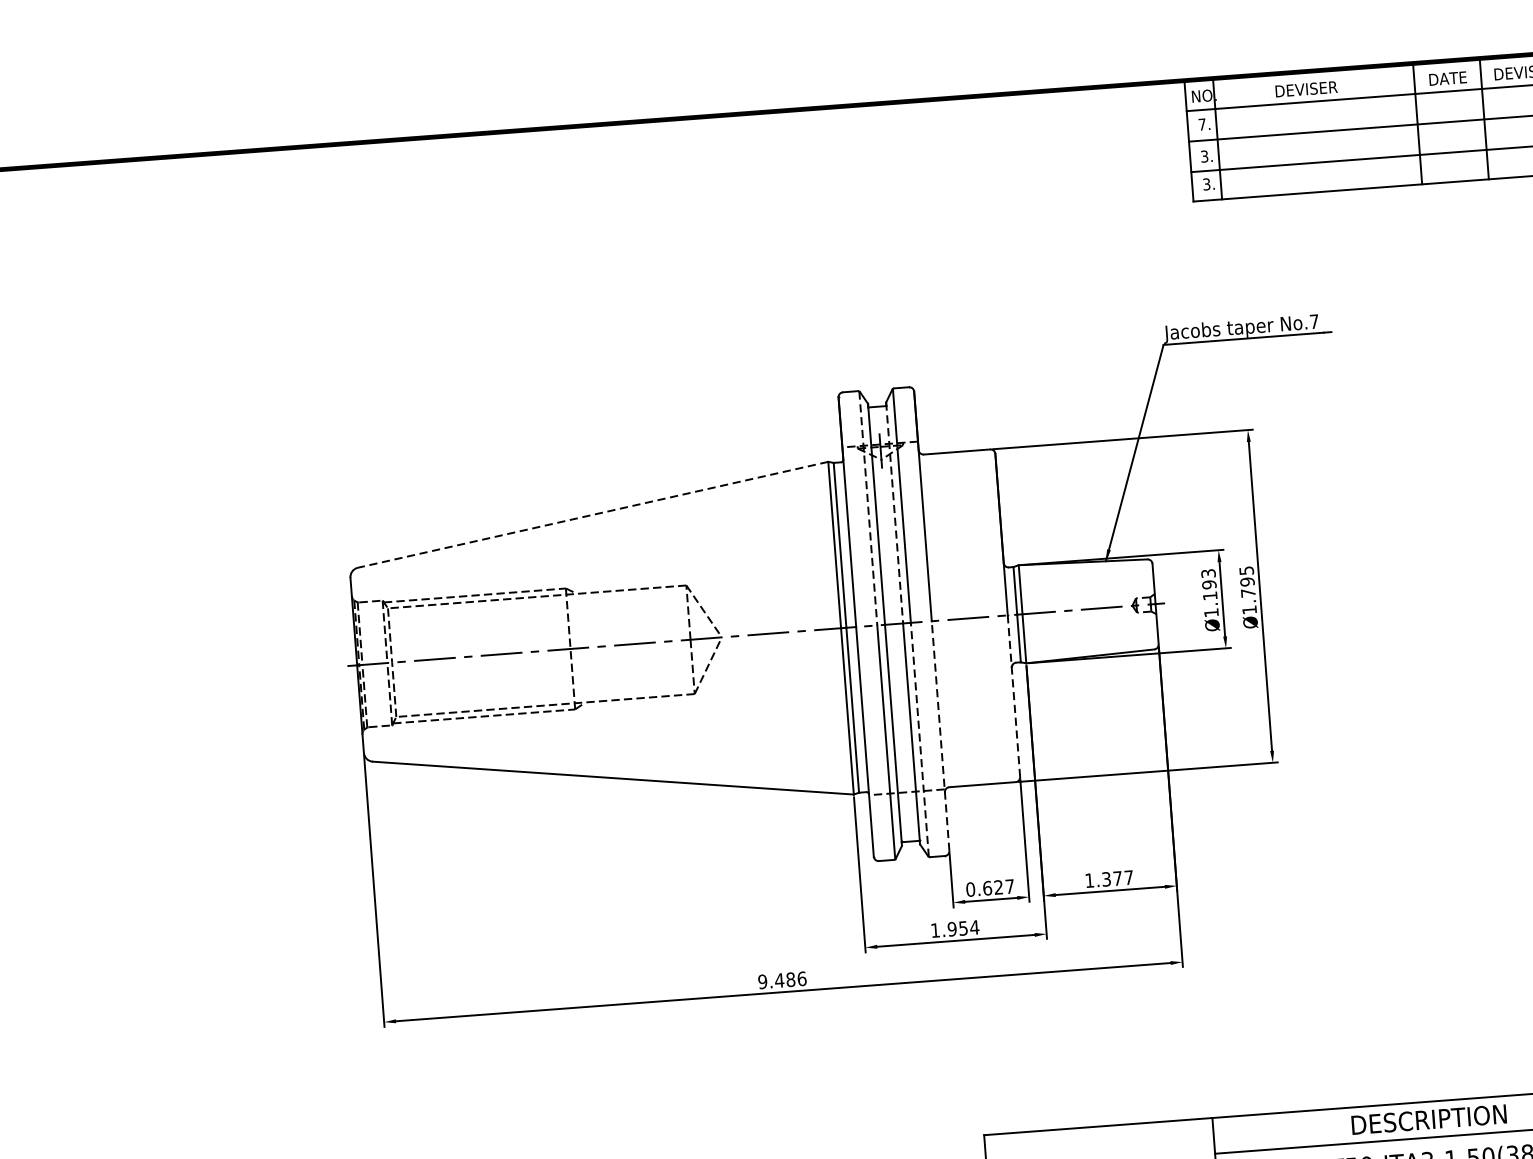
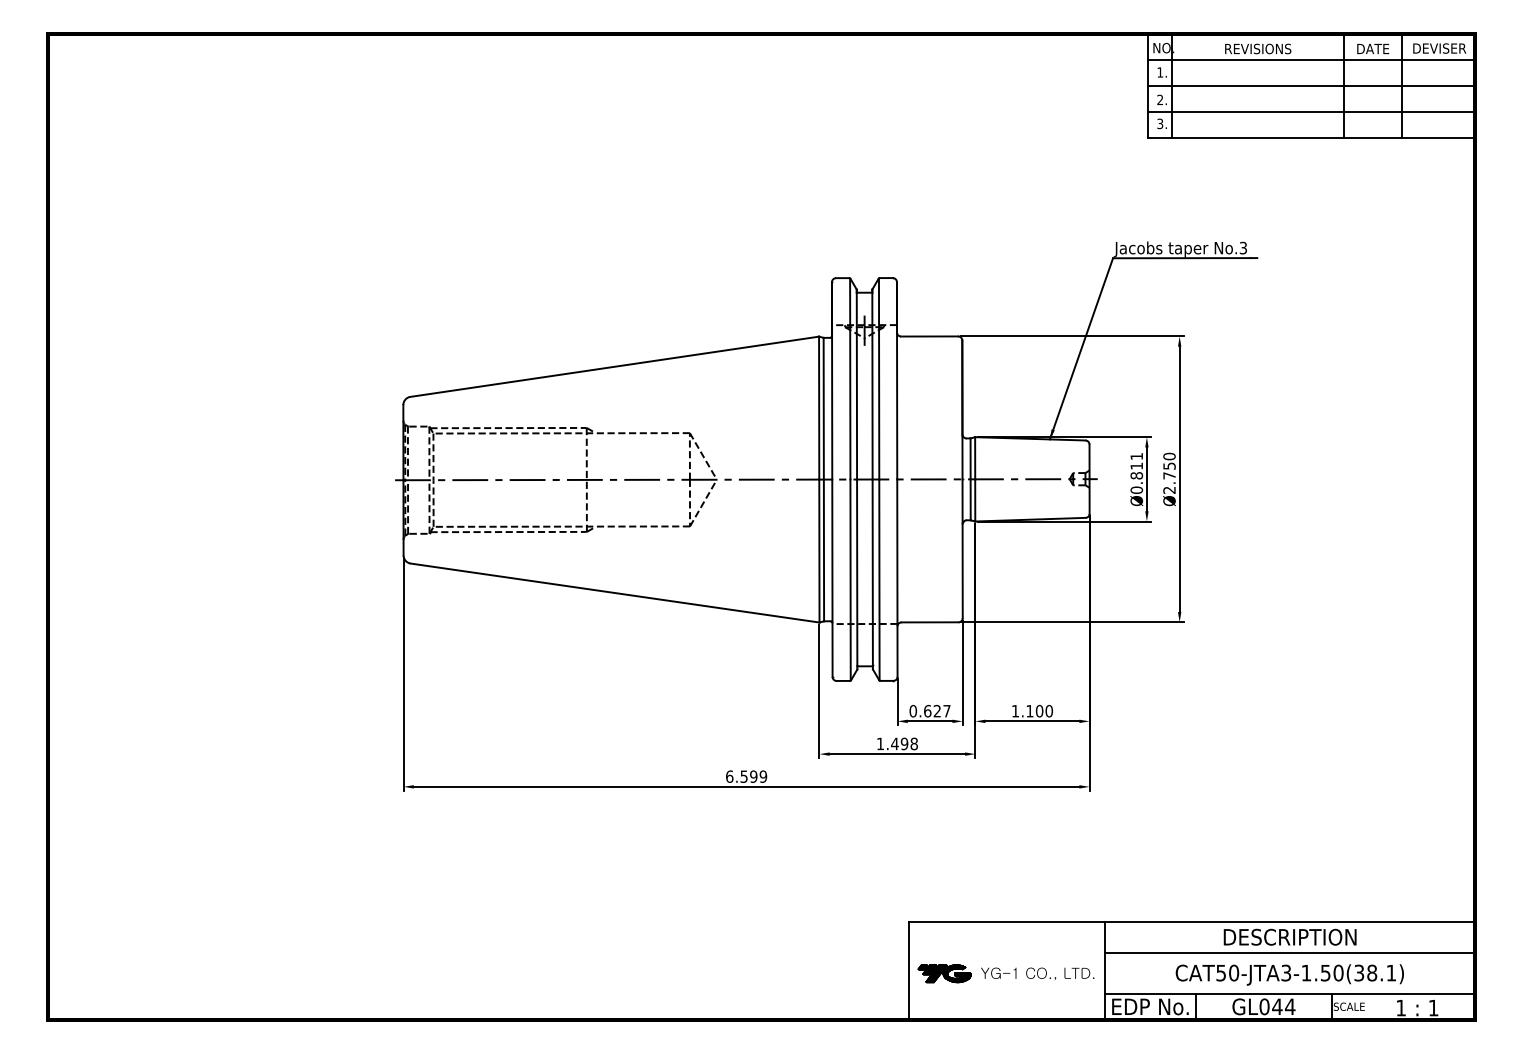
text: (1314, 88) -> (1258, 48), DEVISER -> REVISIONS
text: (1202, 124) -> (1160, 72), 7. -> 1.
text: (1204, 157) -> (1160, 100), 3. -> 2.
text: (1313, 321) -> (1242, 247), No.7 -> No.3
line: (868, 508) -> (850, 379), dashed -> solid
line: (894, 512) -> (872, 384), dashed -> solid
line: (592, 514) -> (614, 366), dashed -> solid
text: (1248, 589) -> (1169, 472), Ø1.795 -> Ø2.750
text: (1209, 593) -> (1136, 473), Ø1.193 -> Ø0.811
line: (1013, 695) -> (962, 548), dashed -> solid
line: (940, 736) -> (897, 578), dashed -> solid
line: (919, 740) -> (879, 580), dashed -> solid
text: (1117, 877) -> (1039, 710), 1.377 -> 1.100
text: (963, 927) -> (904, 743), 1.954 -> 1.498
text: (782, 980) -> (746, 776), 9.486 -> 6.599

